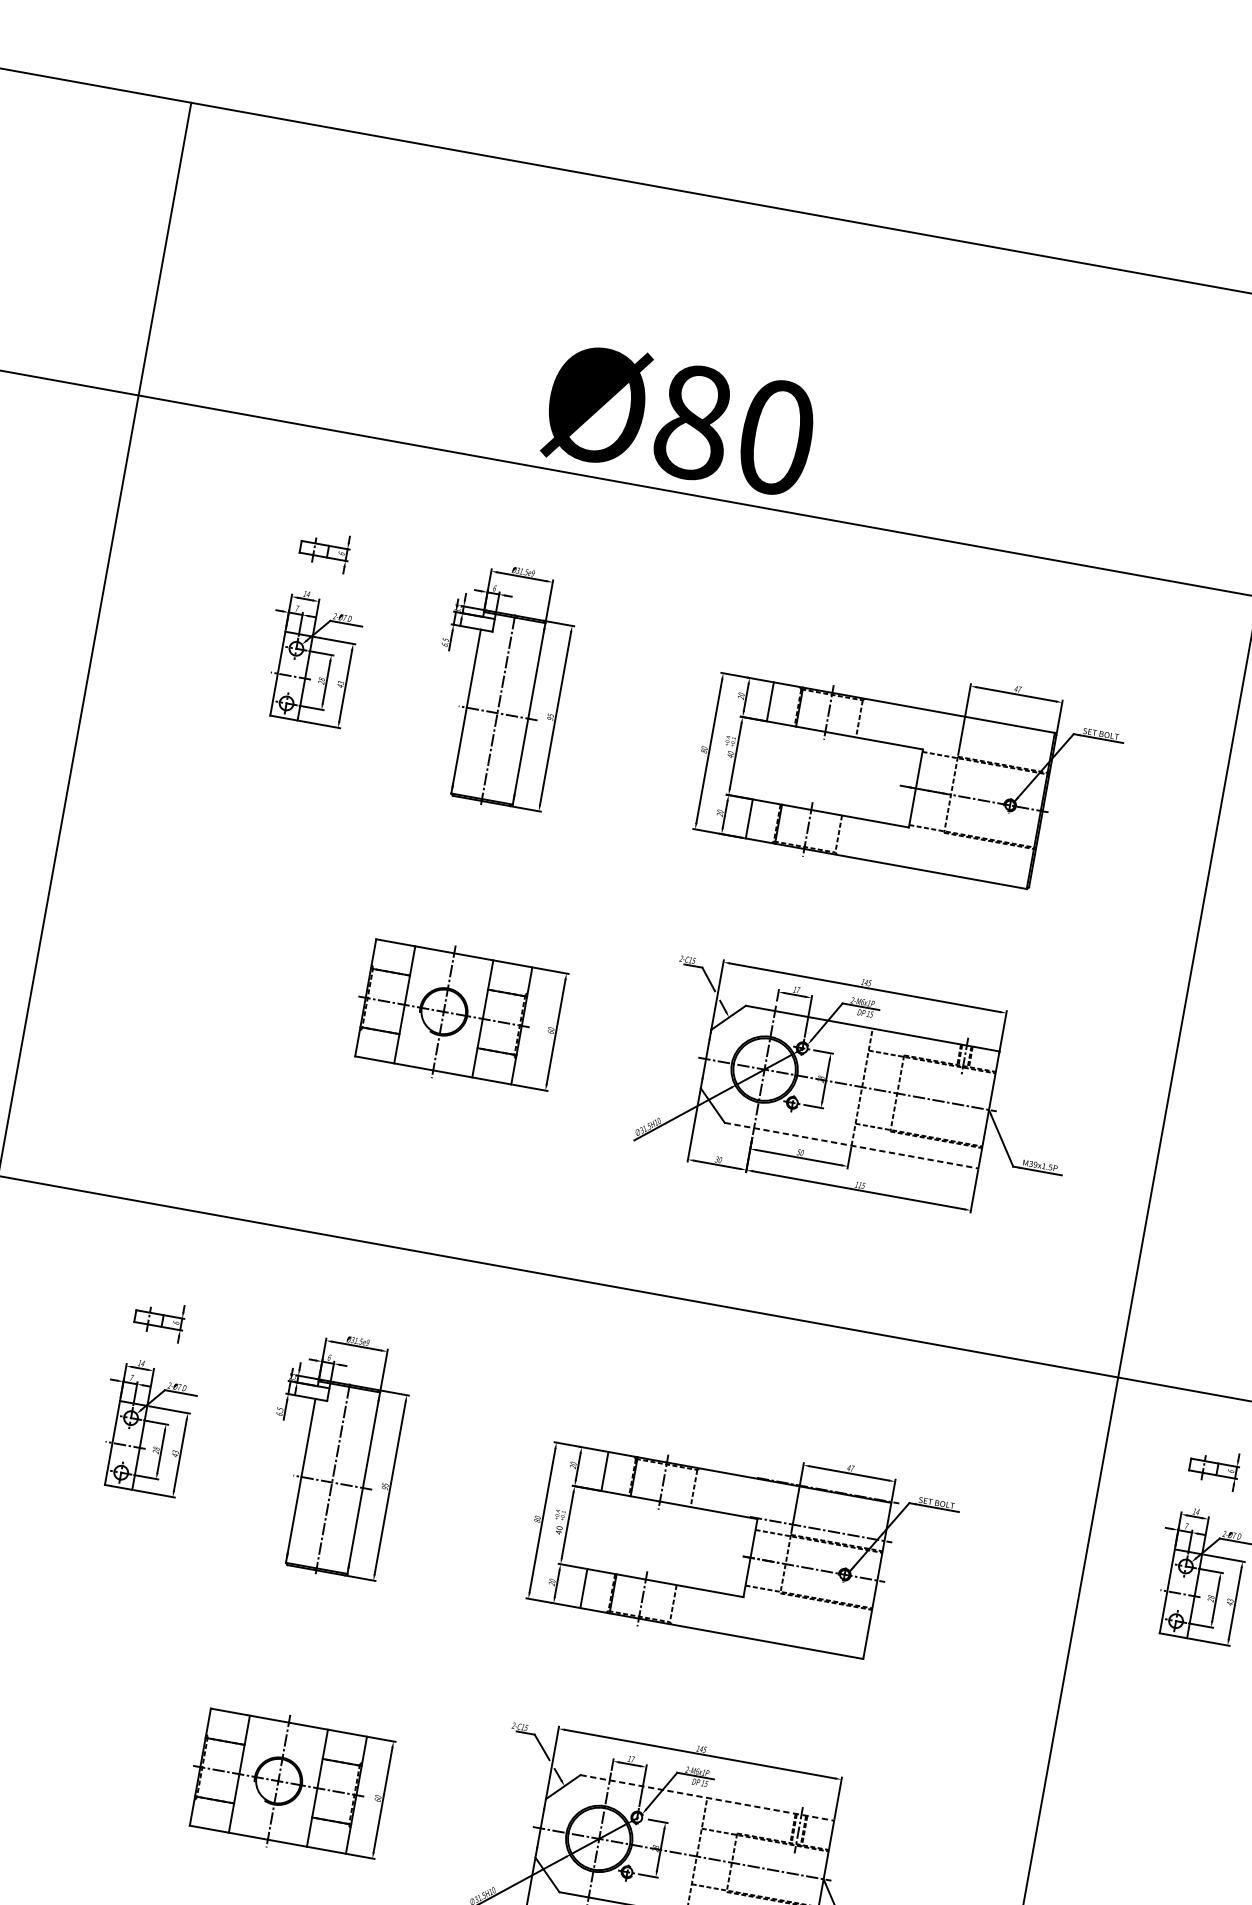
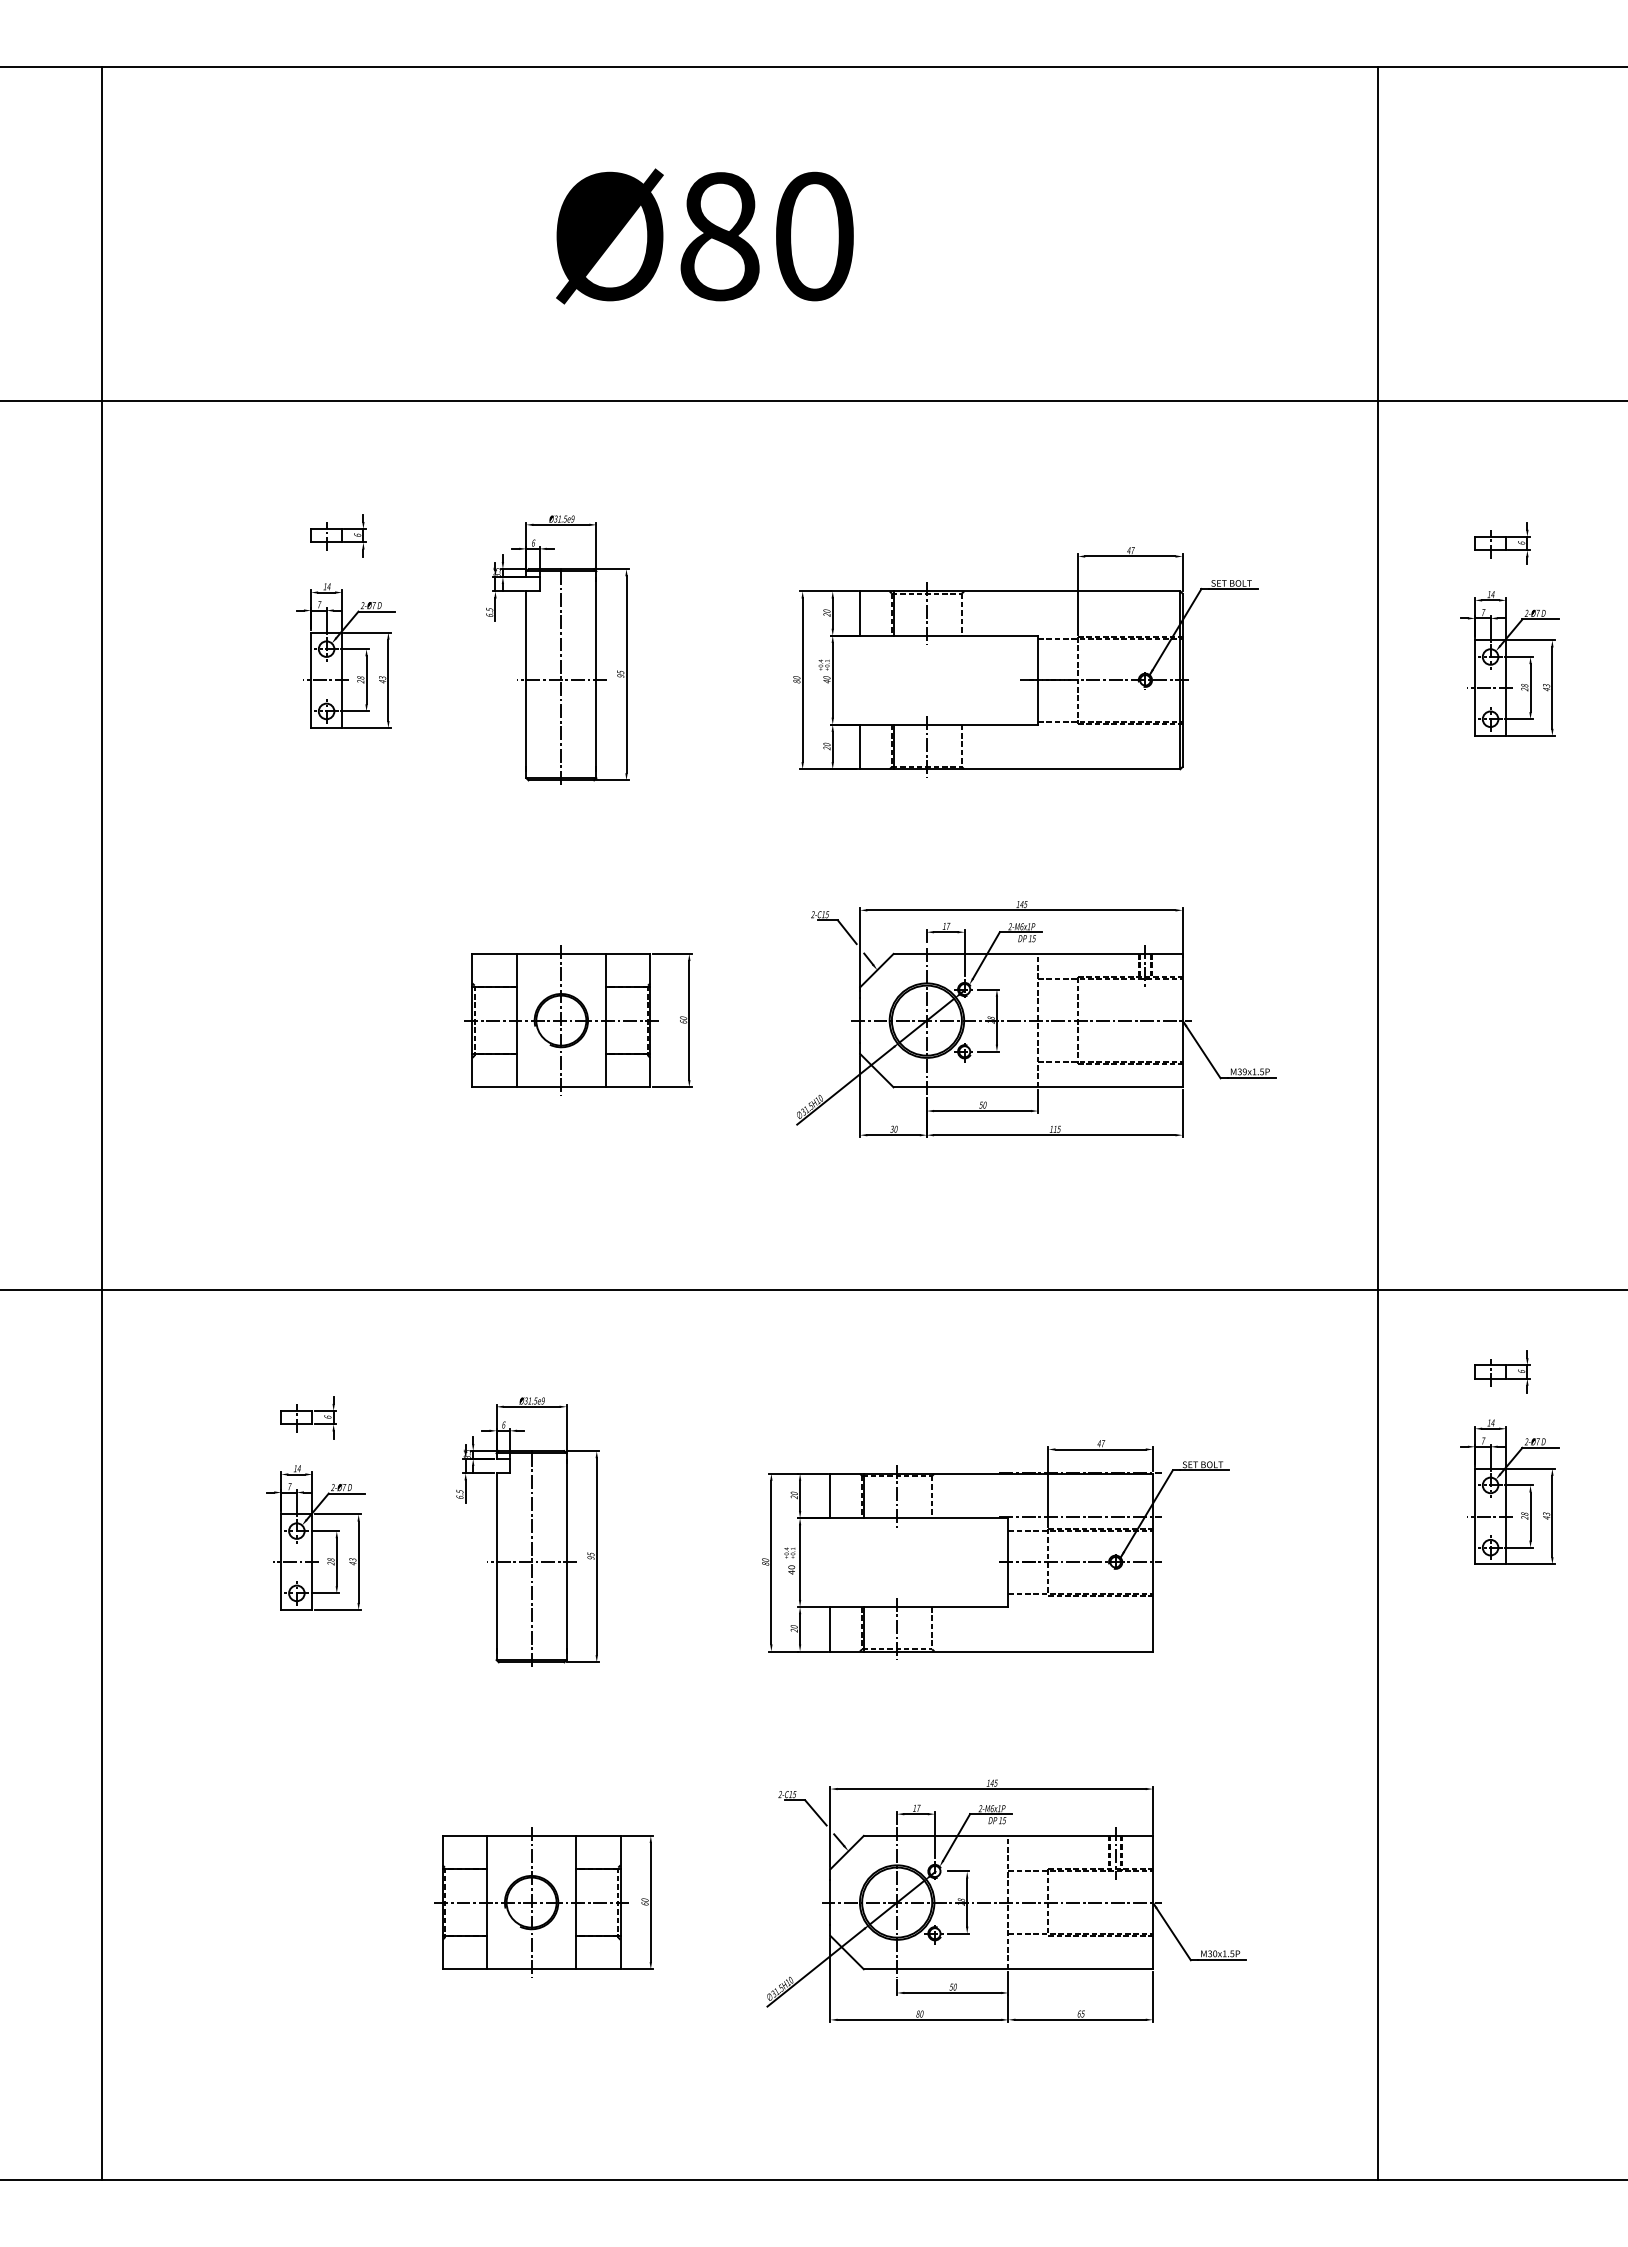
text: (679, 420) -> (704, 236), moved
line: (851, 1145) -> (1038, 1087), dashed -> solid
line: (707, 1797) -> (1008, 1835), dashed -> solid

